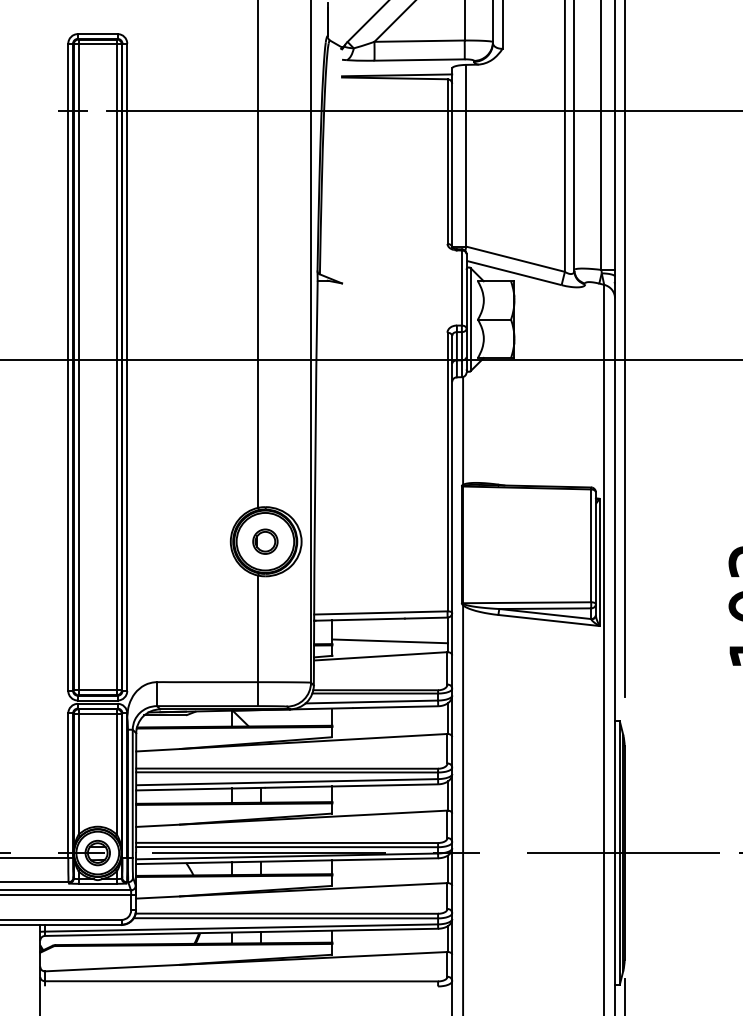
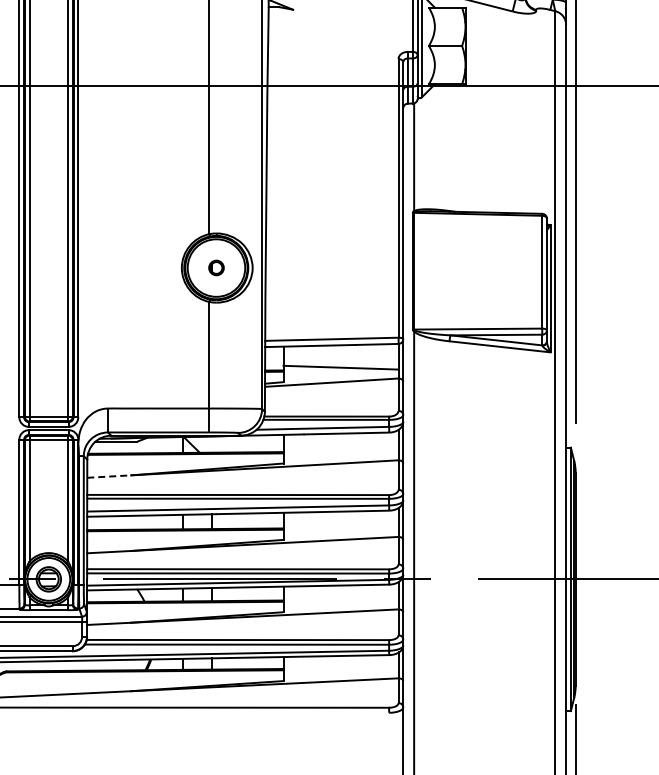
part: (265, 541) -> (216, 267), size x0.6
line: (157, 750) -> (108, 476), solid -> dashed

